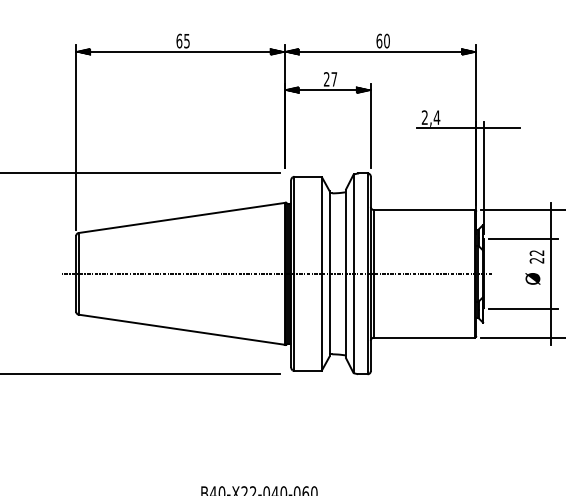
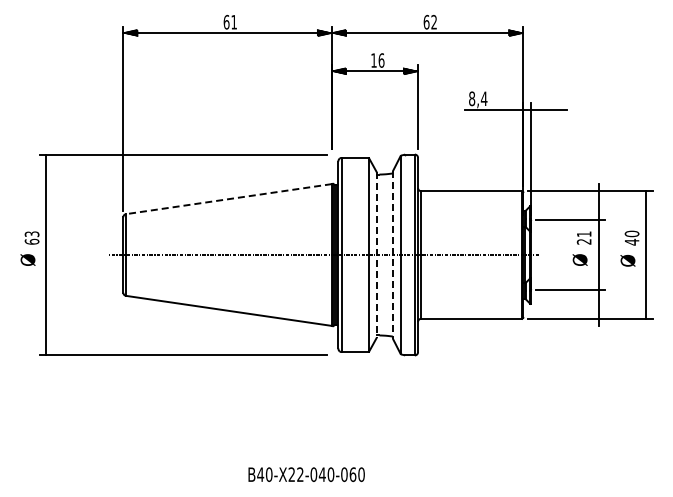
text: (186, 41) -> (233, 22), 65 -> 61
text: (387, 41) -> (434, 22), 60 -> 62
text: (330, 79) -> (377, 60), 27 -> 16
text: (425, 117) -> (472, 98), 2,4 -> 8,4
line: (181, 218) -> (228, 199), solid -> dashed
text: (536, 253) -> (583, 234), 22 -> 21
line: (329, 274) -> (376, 255), solid -> dashed
line: (345, 274) -> (392, 255), solid -> dashed

